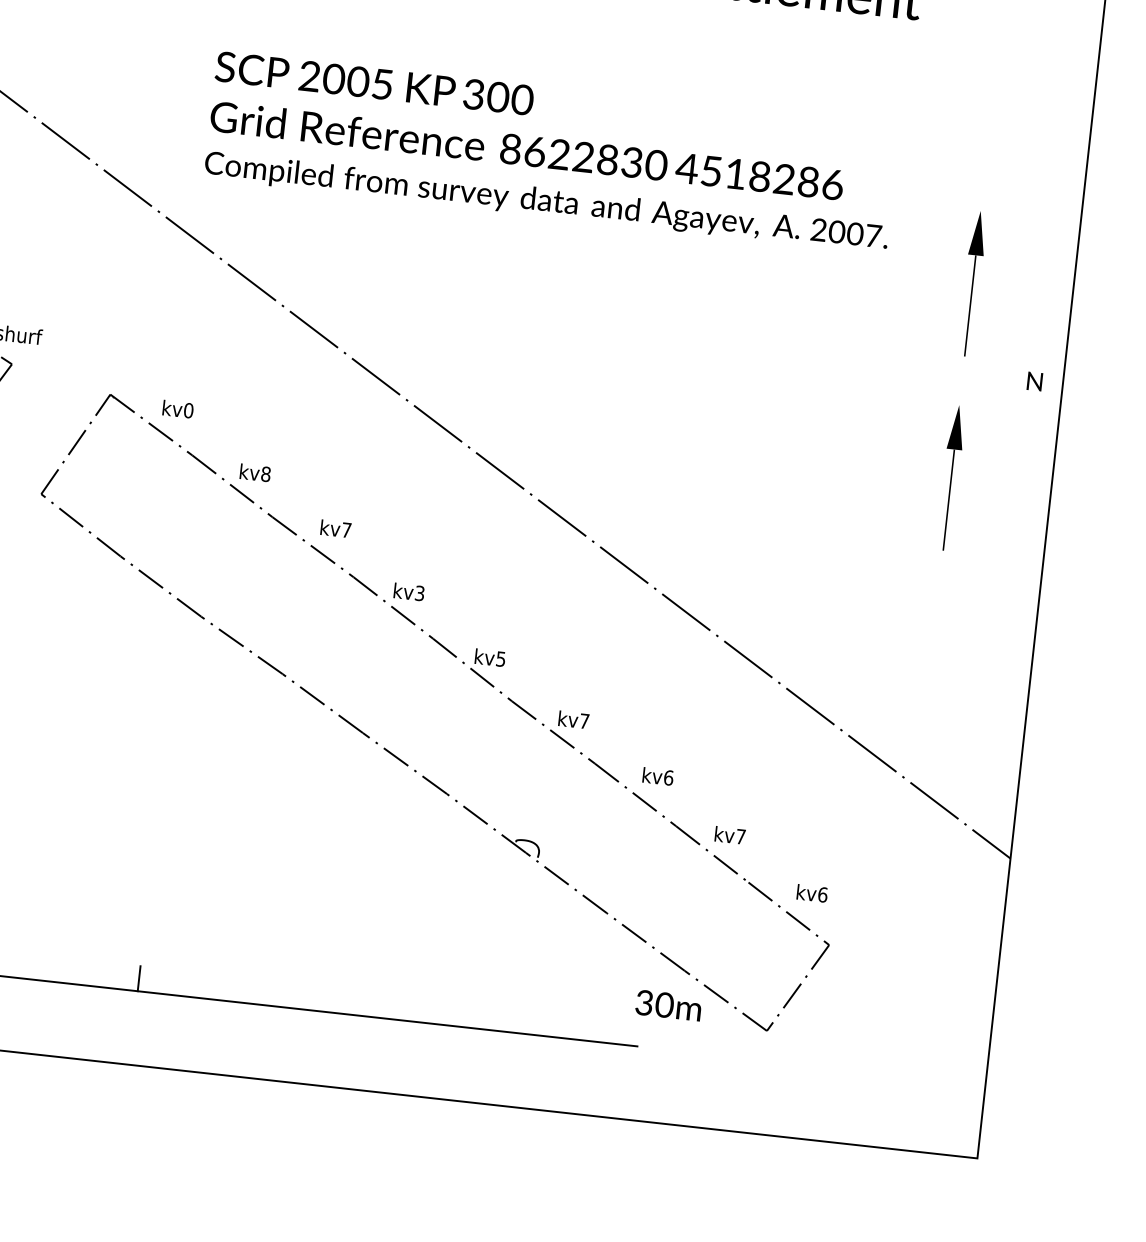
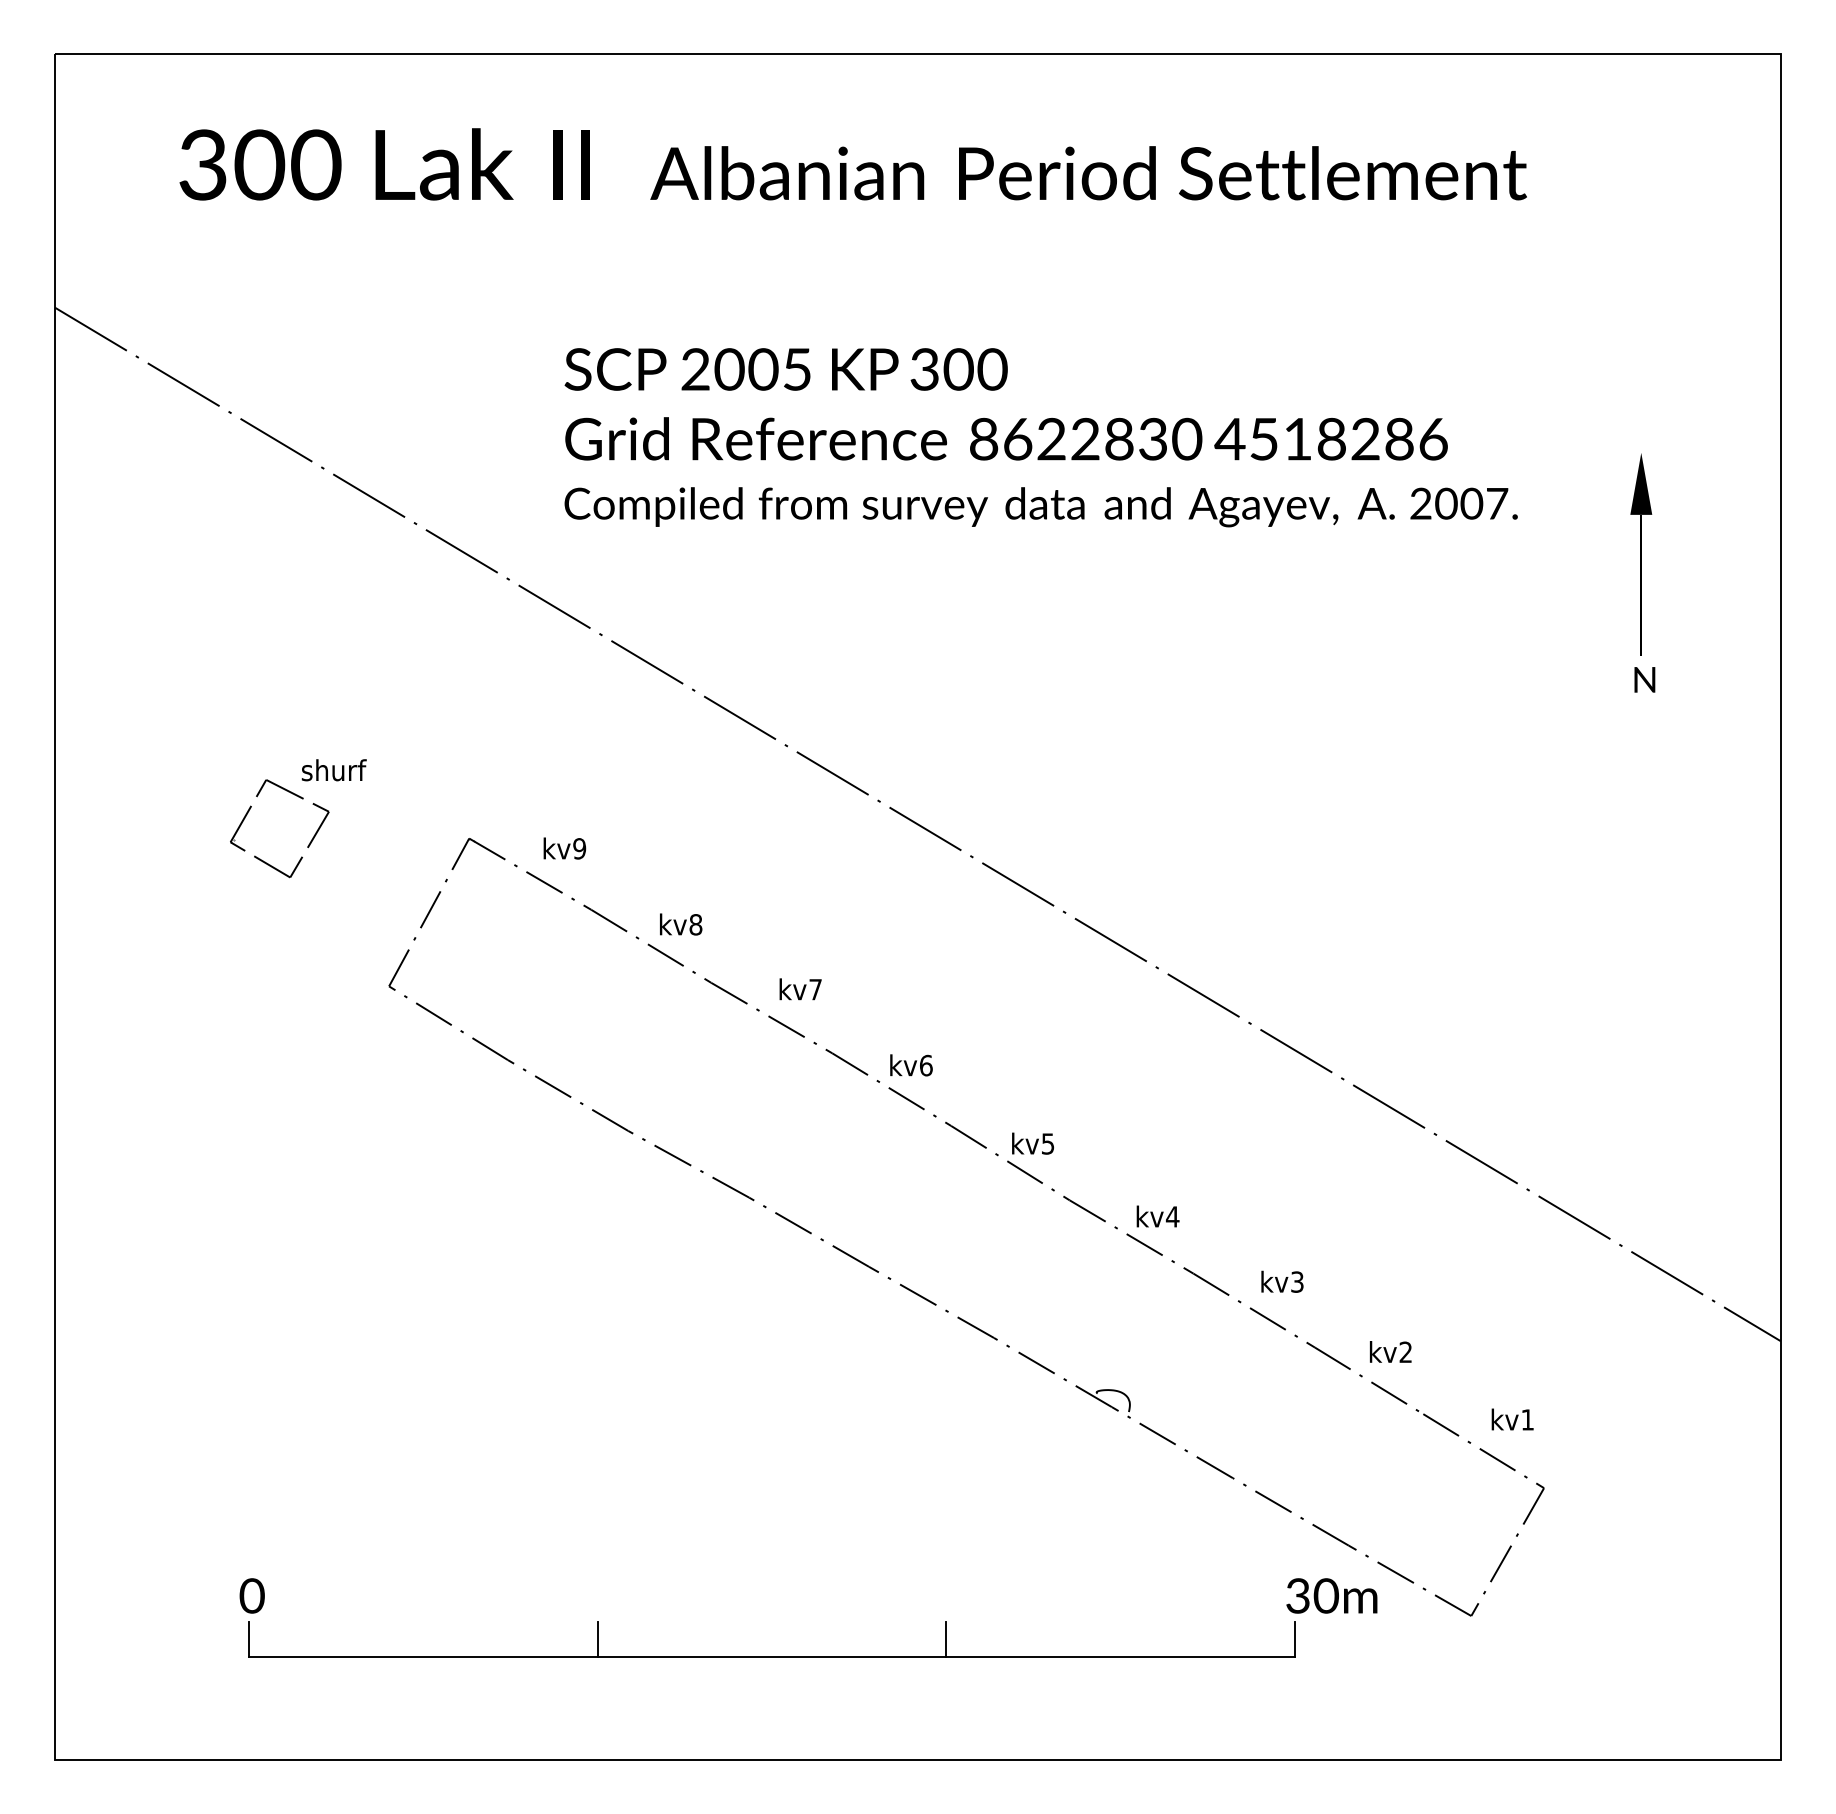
text: (1034, 381) -> (1644, 679), moved
text: (188, 410) -> (579, 848), kv0 -> kv9
part: (951, 477) -> (1641, 825), removed
text: (420, 593) -> (926, 1065), kv3 -> kv6
text: (584, 721) -> (1172, 1216), kv7 -> kv4
text: (668, 777) -> (1297, 1281), kv6 -> kv3
text: (740, 836) -> (1405, 1351), kv7 -> kv2
text: (822, 894) -> (1527, 1419), kv6 -> kv1
line: (389, 1006) -> (946, 1639), added
line: (639, 1033) -> (1295, 1639), added

